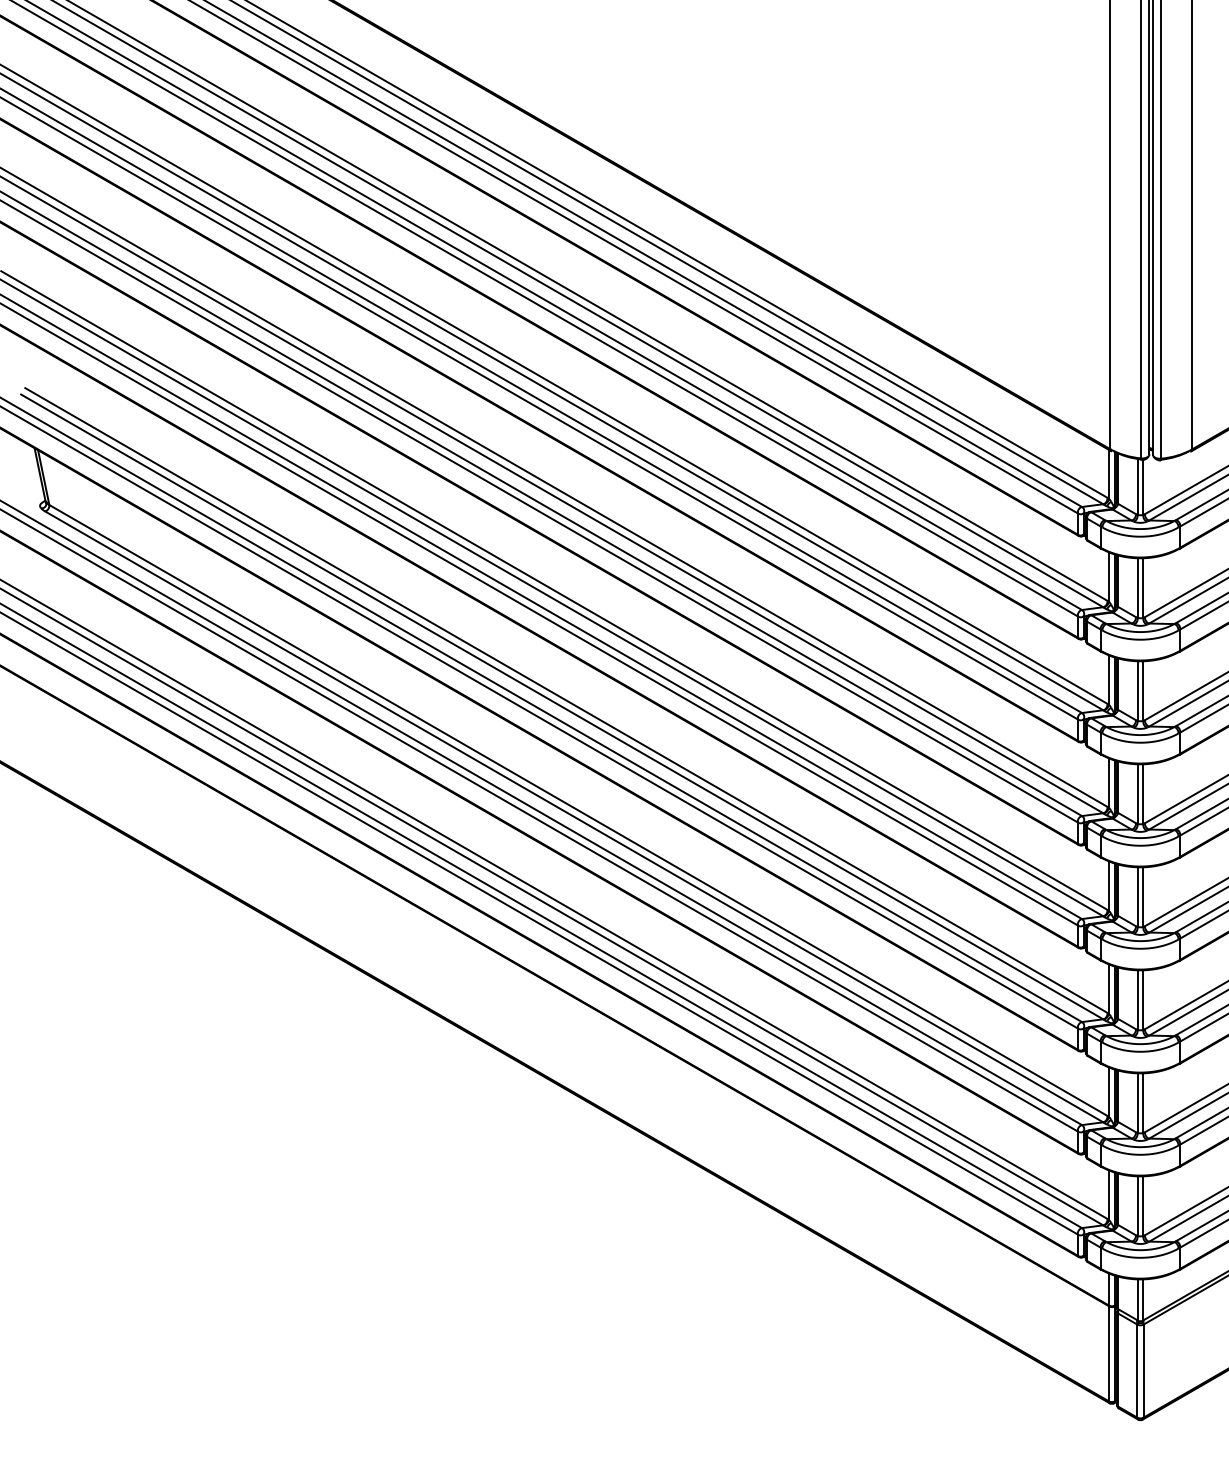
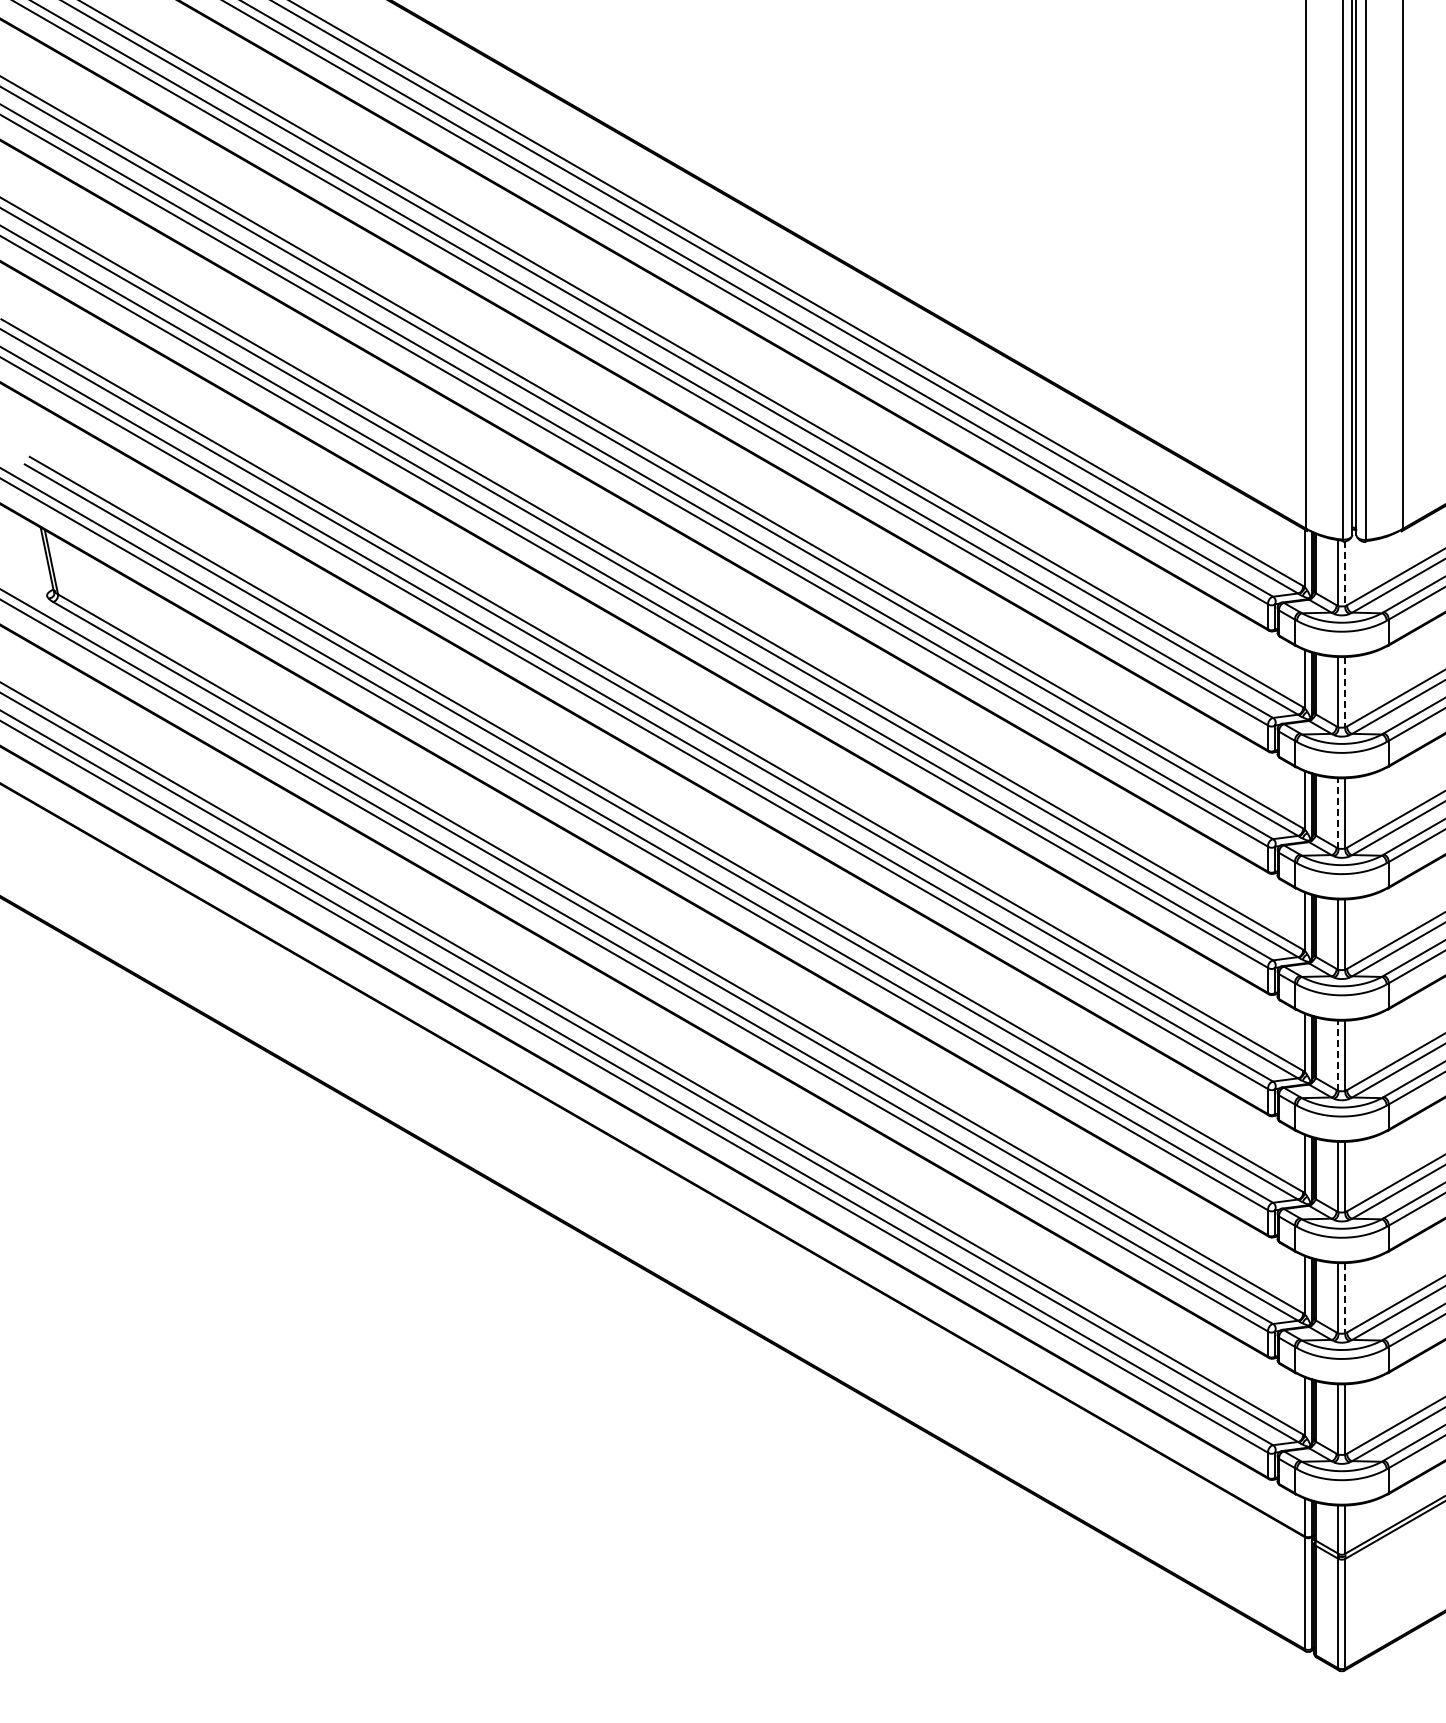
line: (1143, 488) -> (1345, 574), solid -> dashed
line: (1143, 588) -> (1345, 692), solid -> dashed
line: (1137, 690) -> (1338, 812), solid -> dashed
line: (1137, 896) -> (1338, 1055), solid -> dashed
line: (1143, 1103) -> (1345, 1298), solid -> dashed

